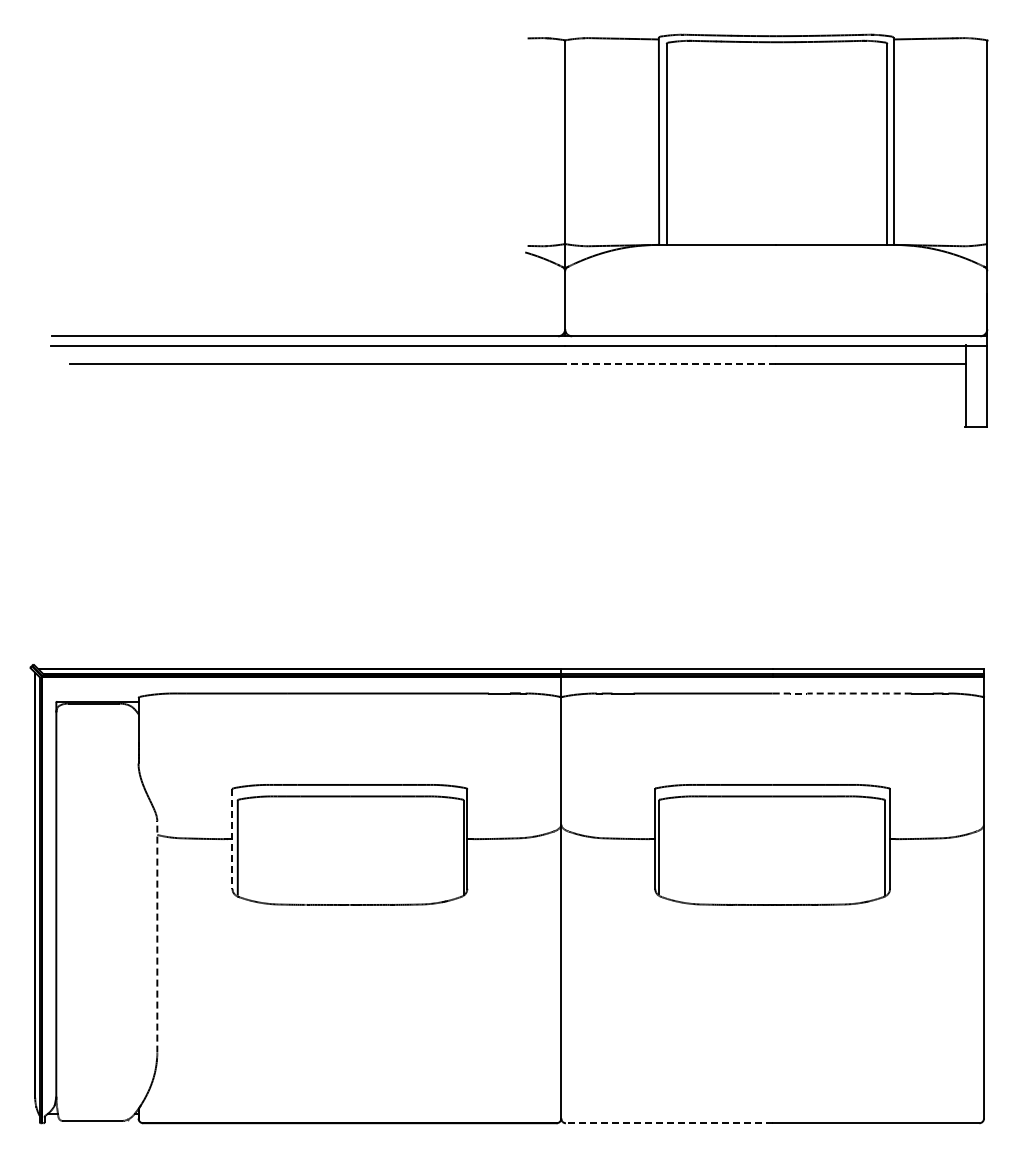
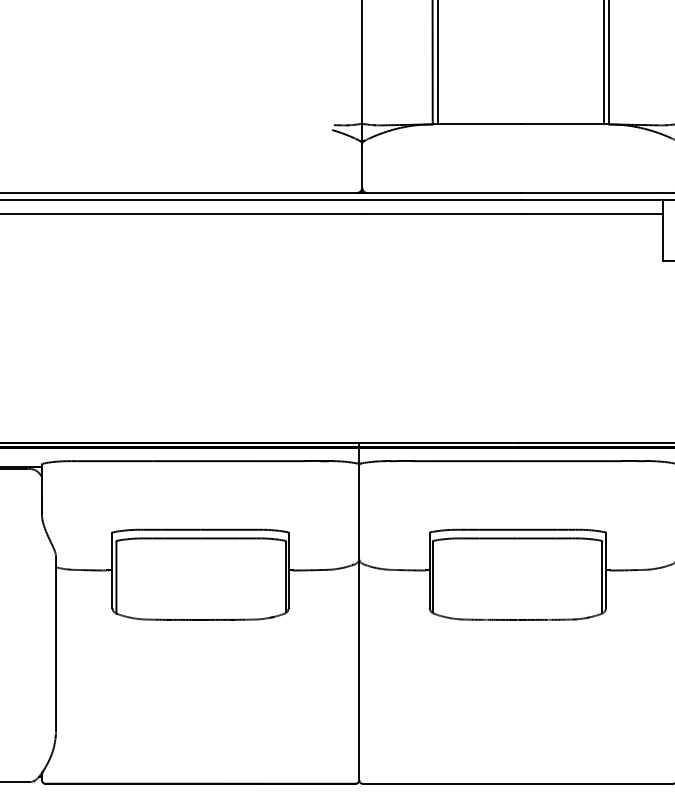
line: (670, 364) -> (441, 214), dashed -> solid
arc: (842, 693) -> (570, 461), dashed -> solid
line: (232, 839) -> (112, 570), dashed -> solid
line: (157, 936) -> (56, 643), dashed -> solid
line: (668, 1123) -> (439, 783), dashed -> solid

